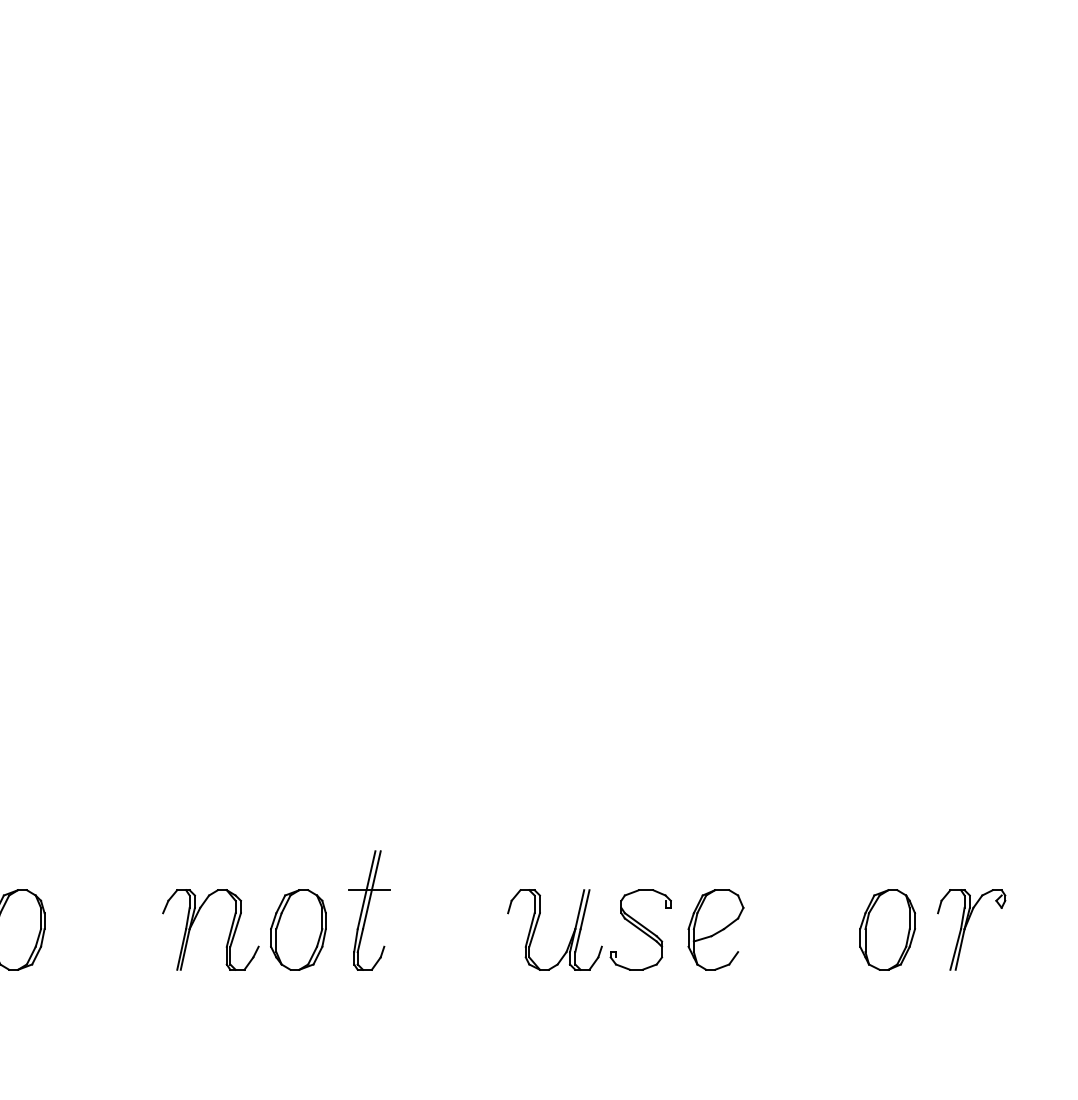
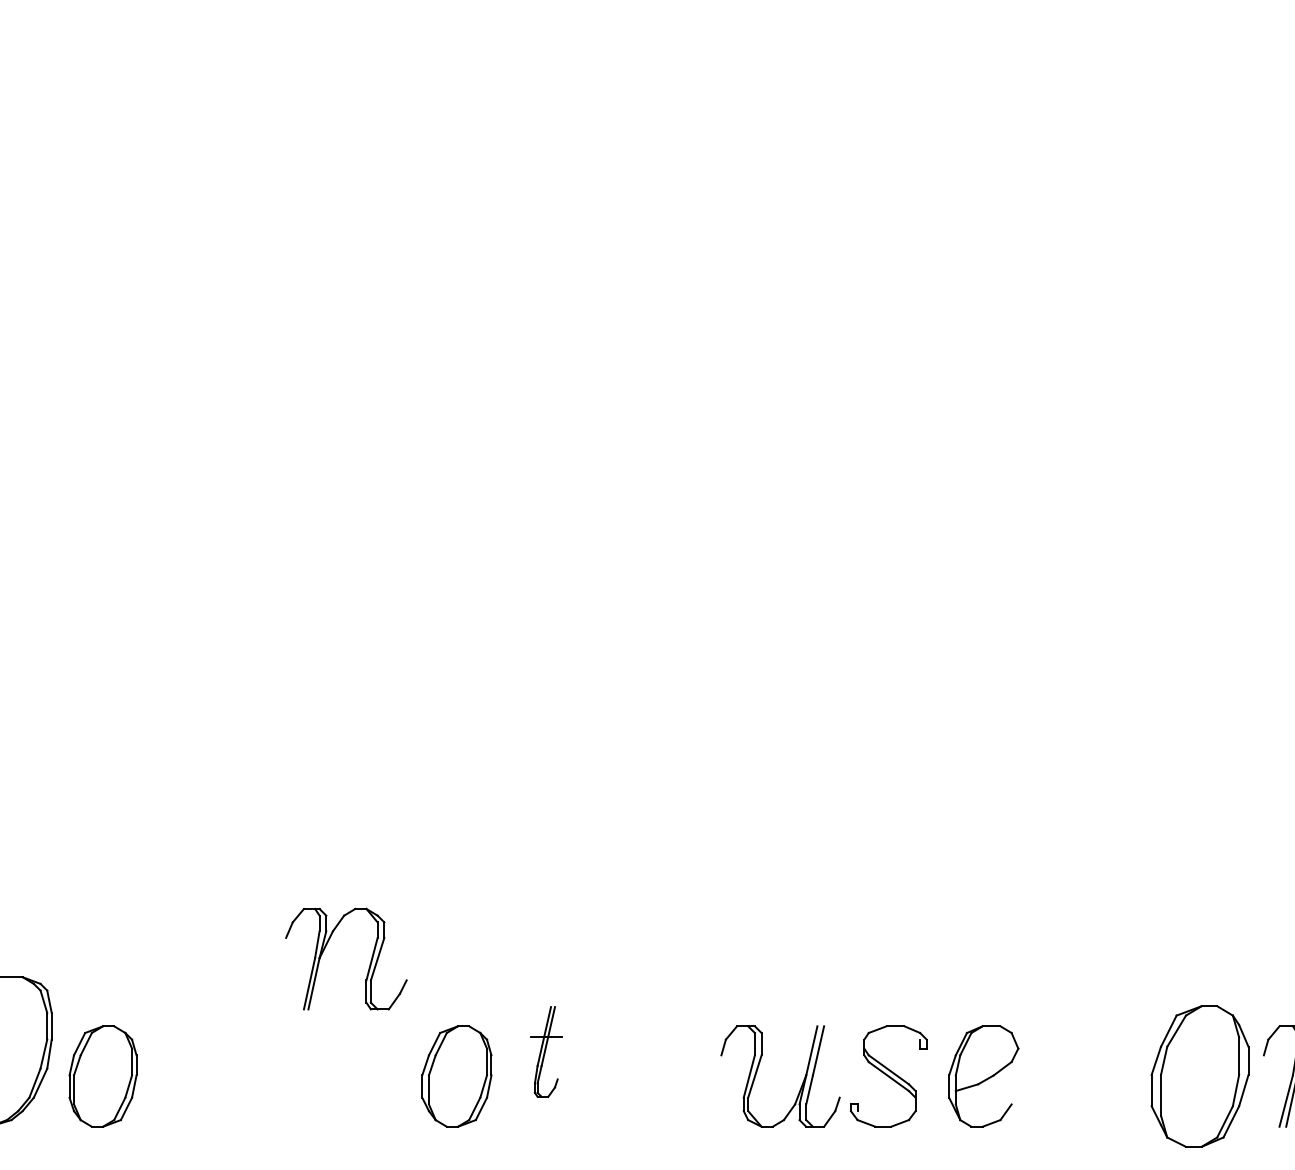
part: (369, 910) -> (546, 1051), size x0.6
part: (194, 921) -> (325, 948), moved
part: (887, 929) -> (1200, 1075), size x1.4

